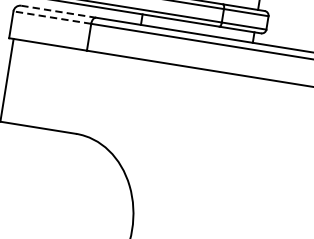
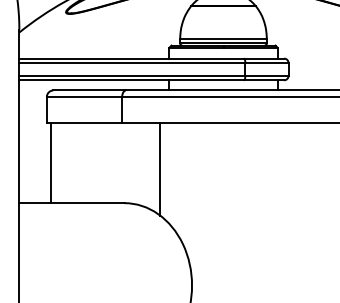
line: (59, 11) -> (90, 90), dashed -> solid
line: (52, 17) -> (84, 96), dashed -> solid
line: (118, 104) -> (160, 168), added

